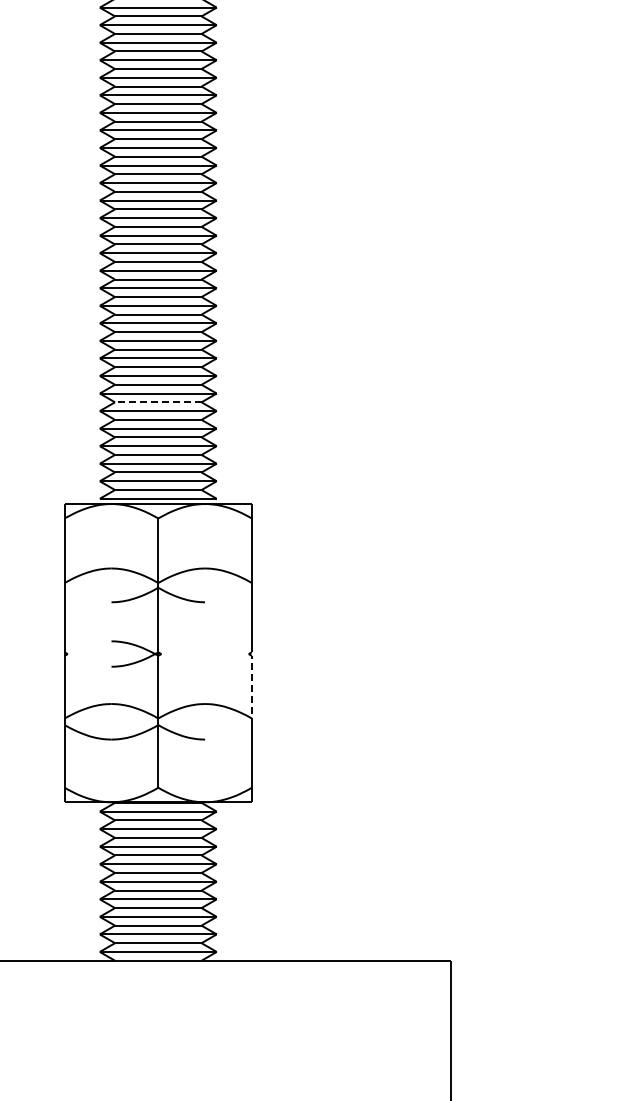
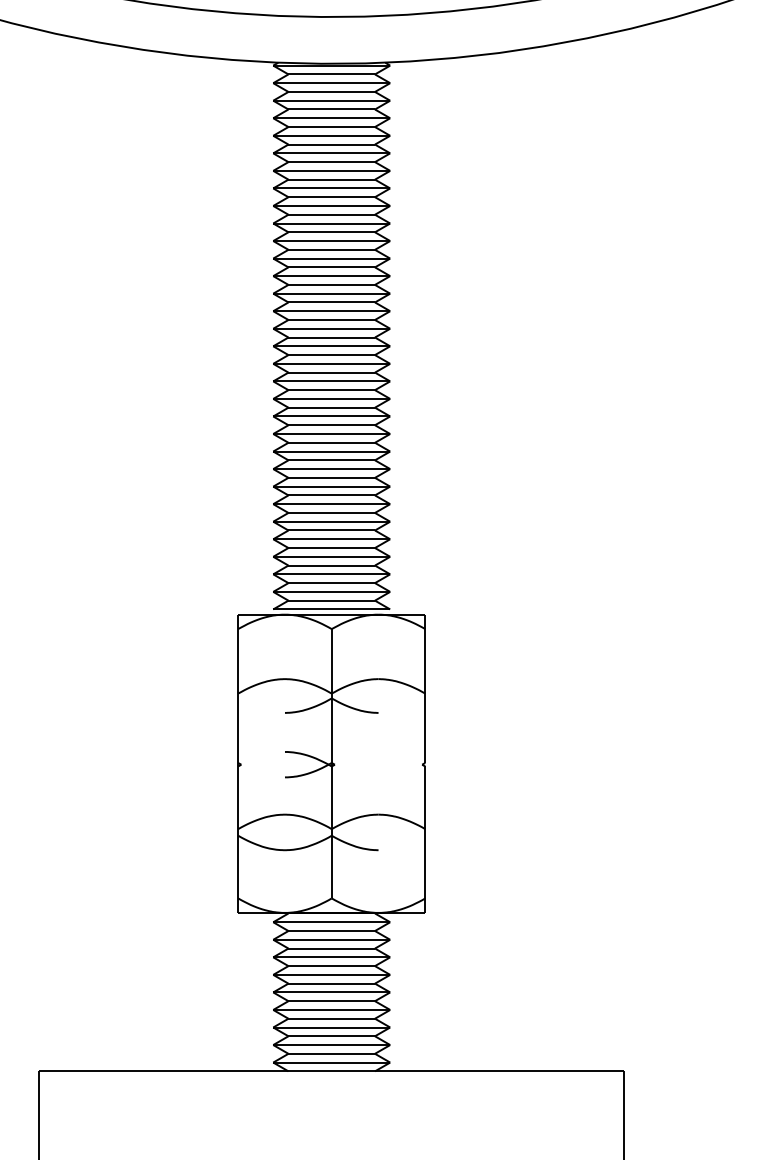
line: (158, 401) -> (331, 512), dashed -> solid
line: (252, 690) -> (425, 801), dashed -> solid

